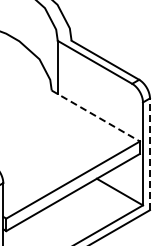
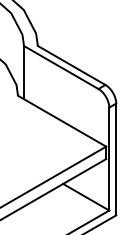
line: (95, 116) -> (61, 121), dashed -> solid
line: (149, 154) -> (115, 159), dashed -> solid

